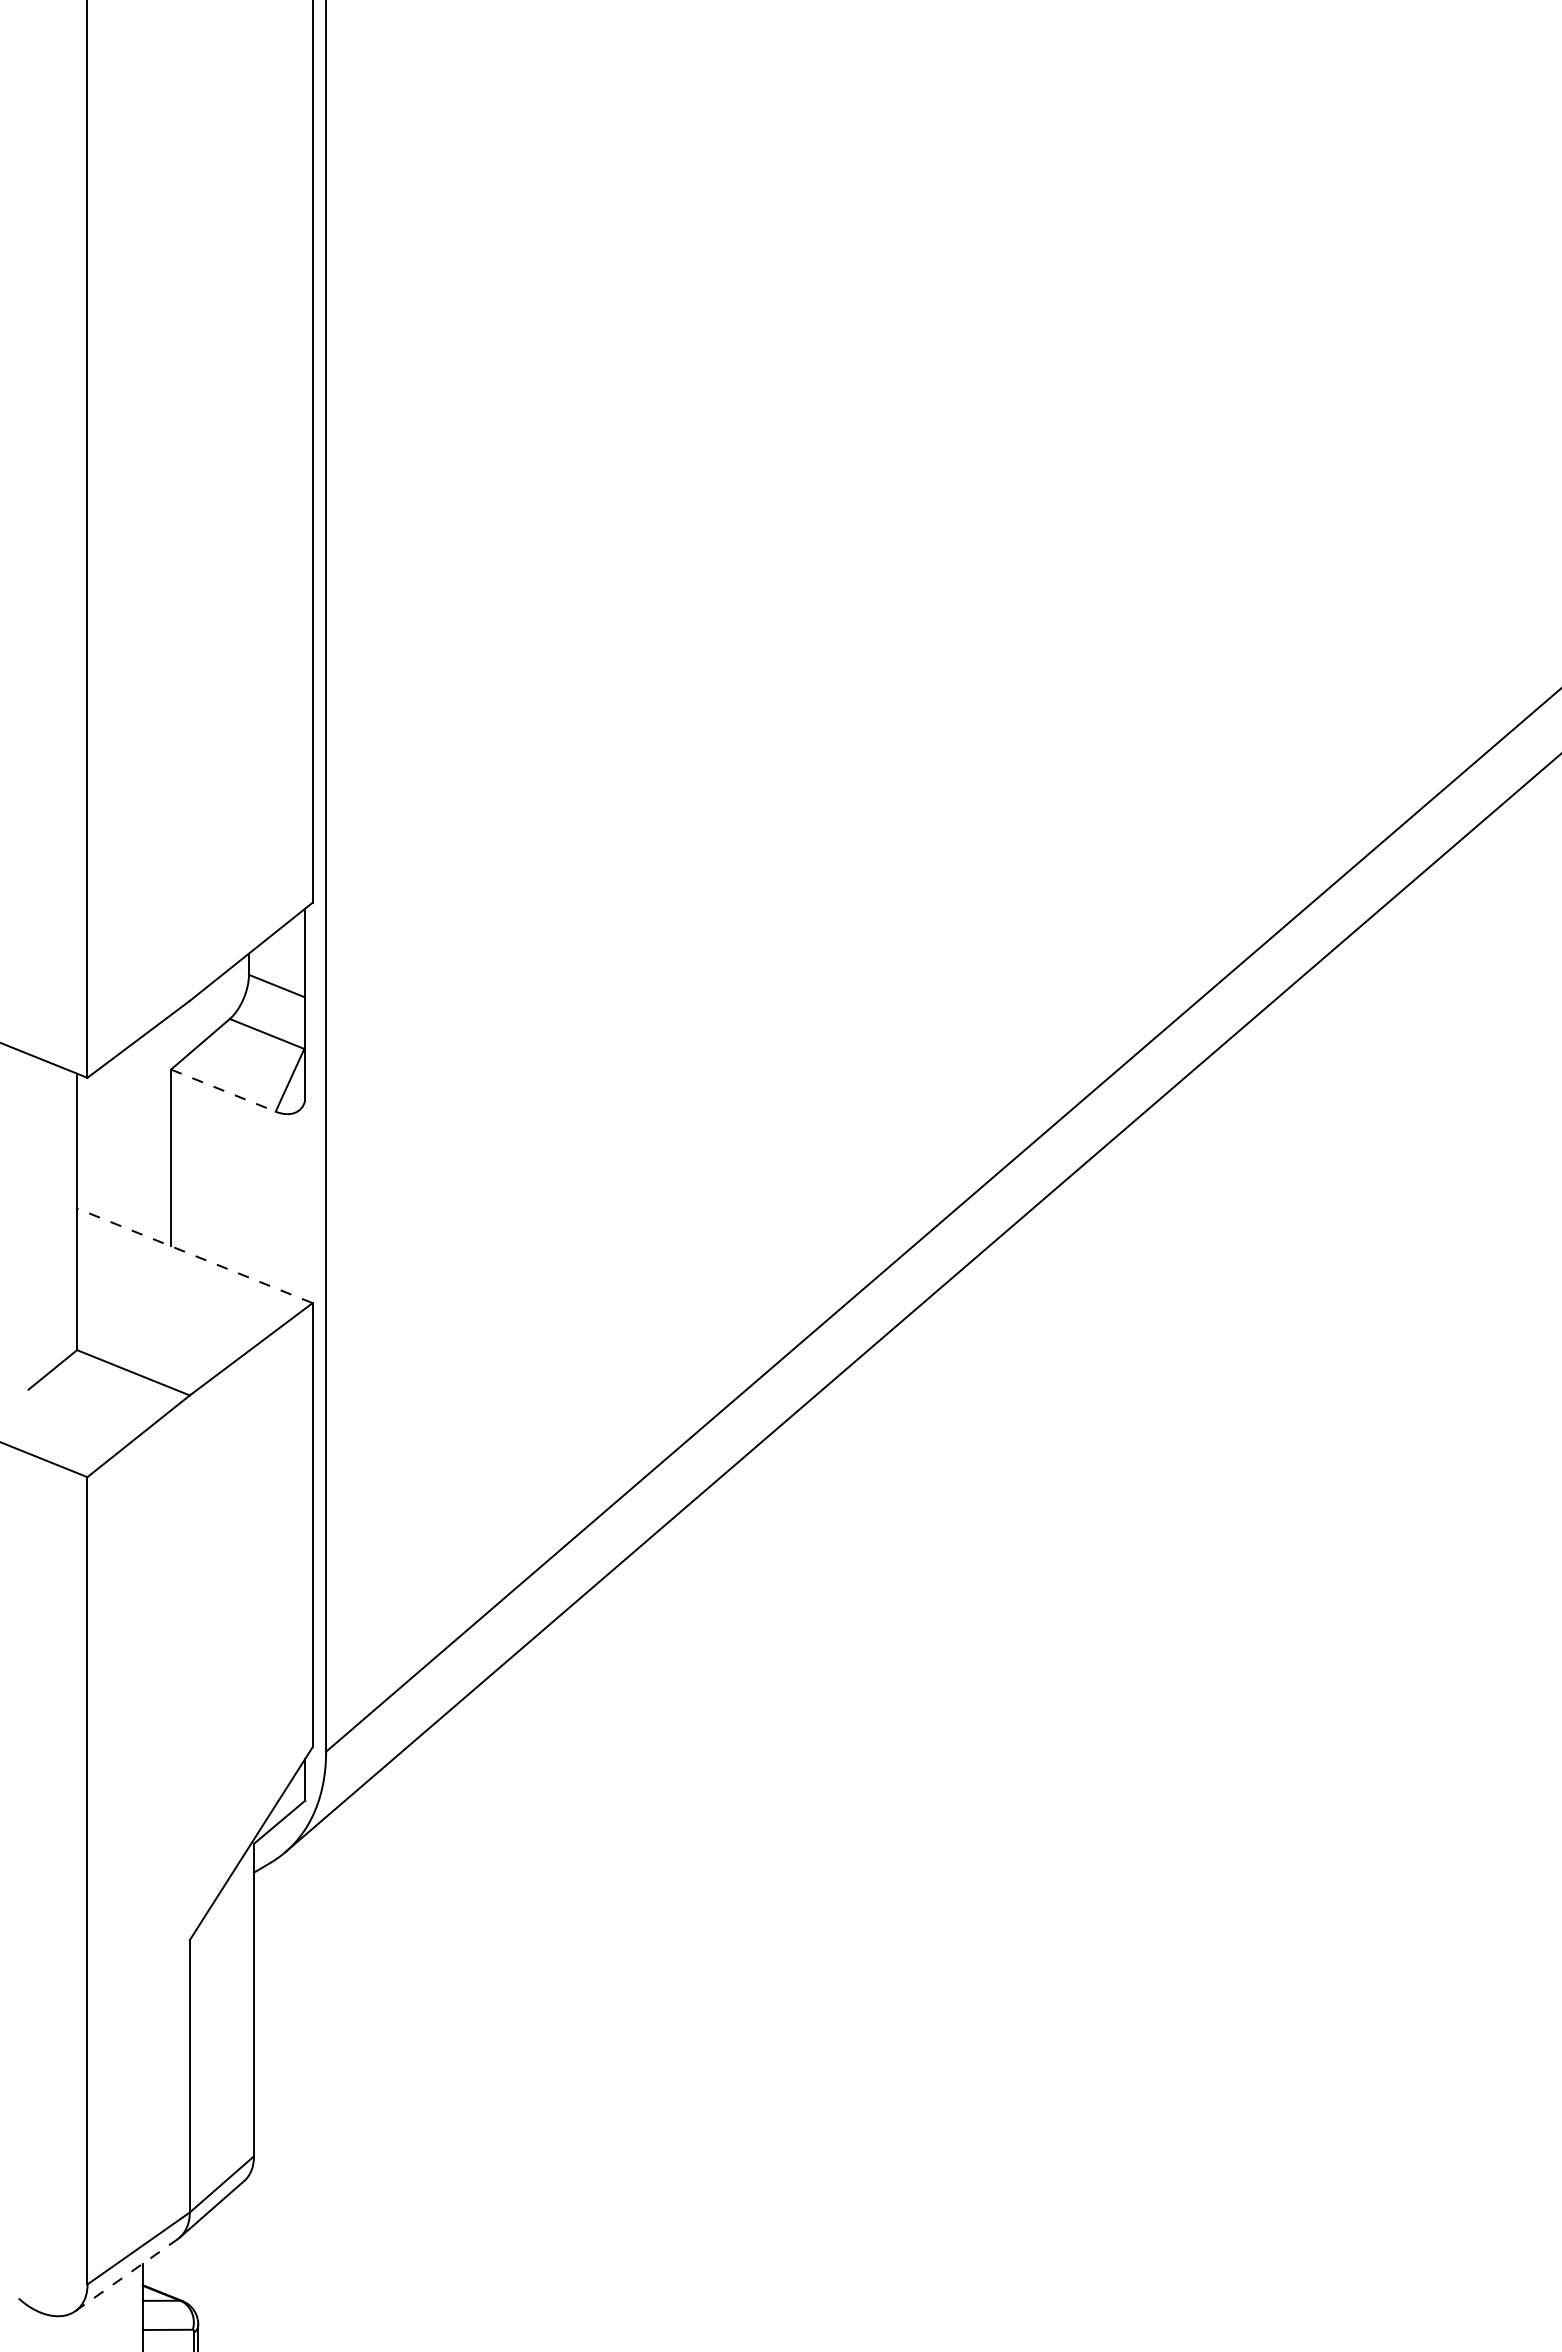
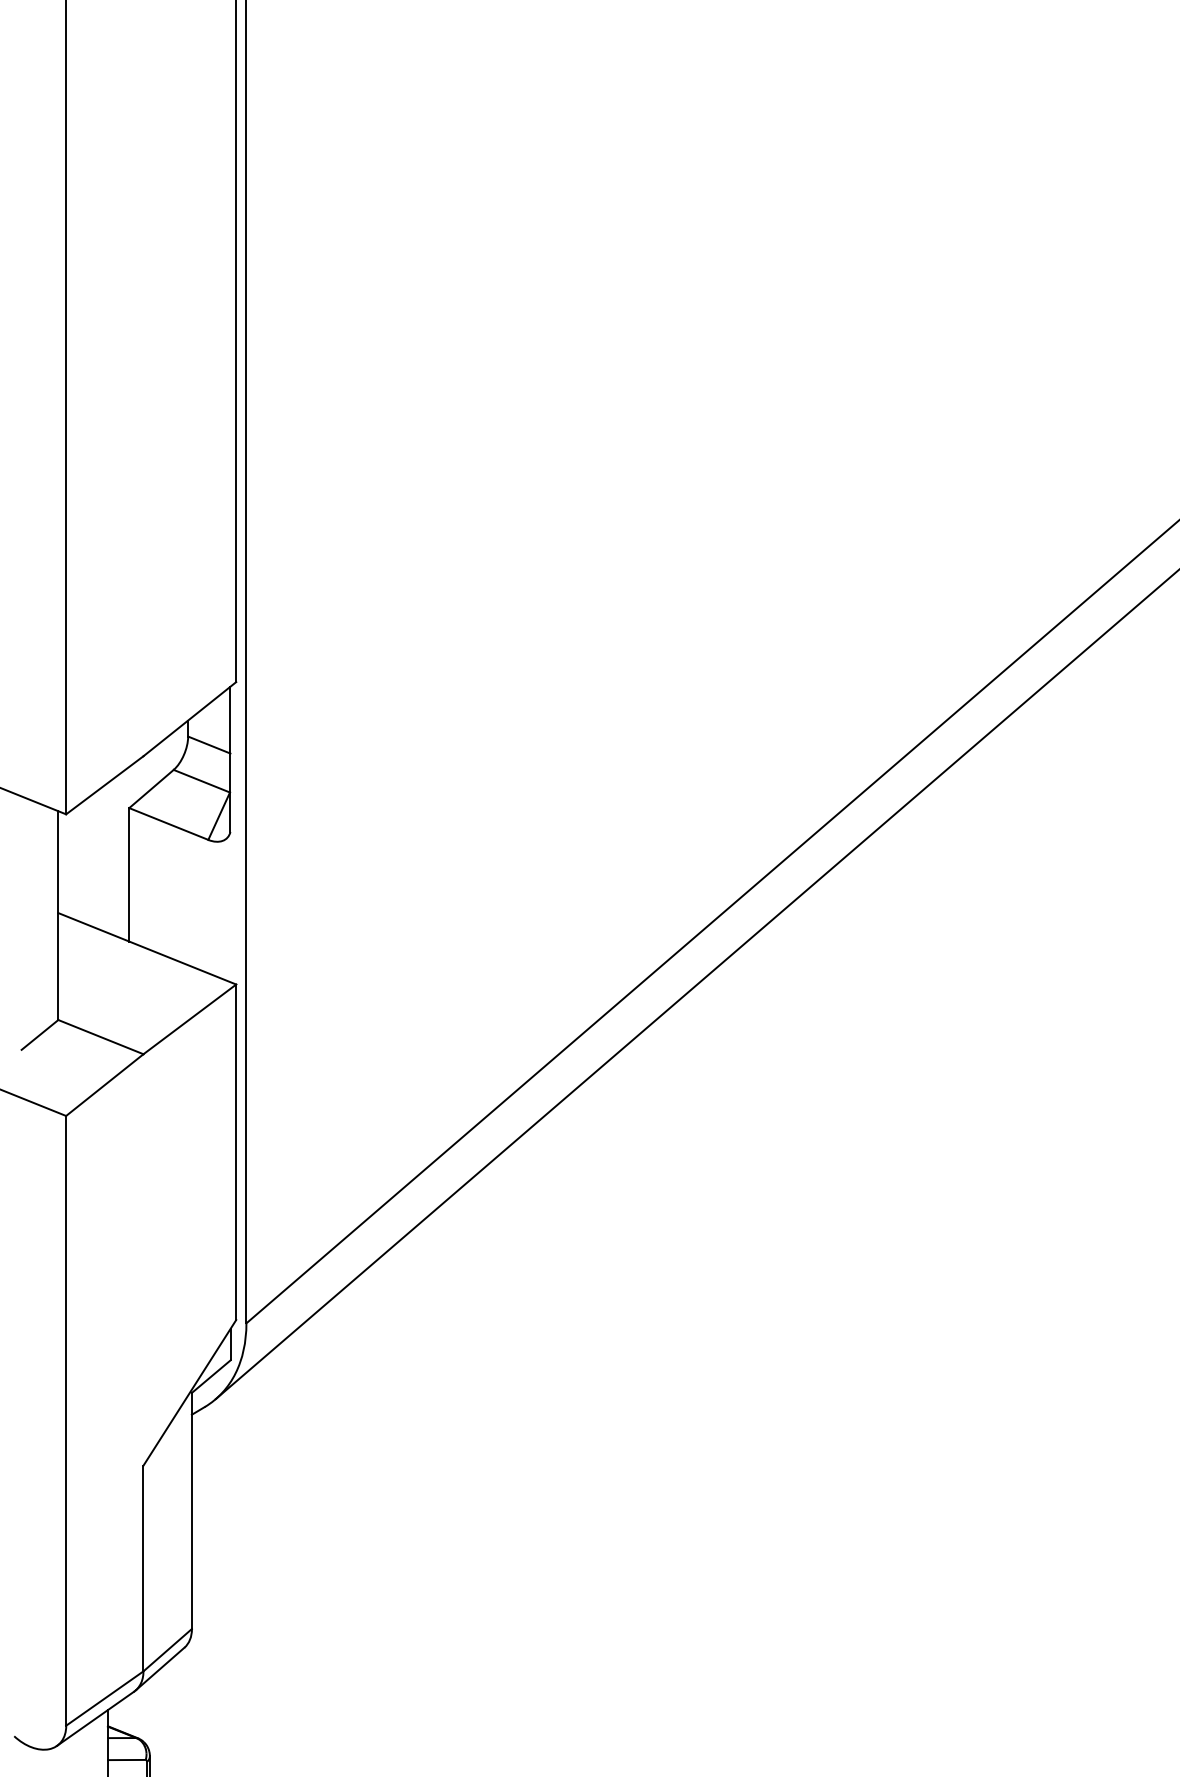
line: (223, 1090) -> (168, 823), dashed -> solid
line: (194, 1255) -> (147, 948), dashed -> solid
line: (126, 2275) -> (95, 1718), dashed -> solid

